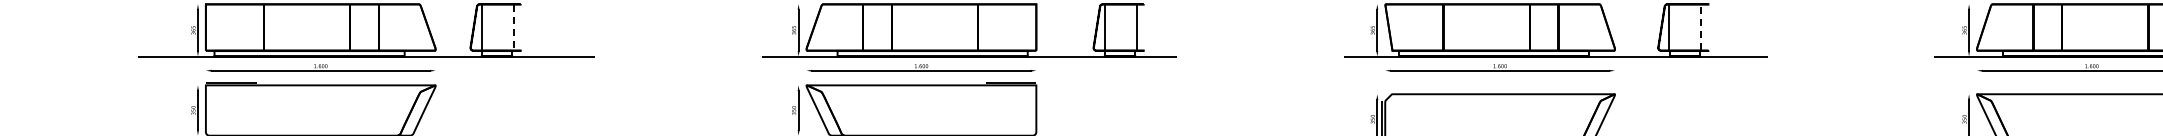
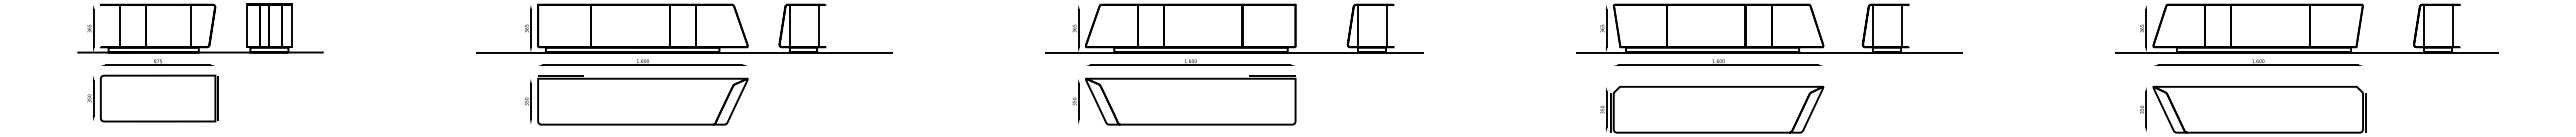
line: (513, 26) -> (818, 25), dashed -> solid
line: (1701, 26) -> (1902, 25), dashed -> solid

